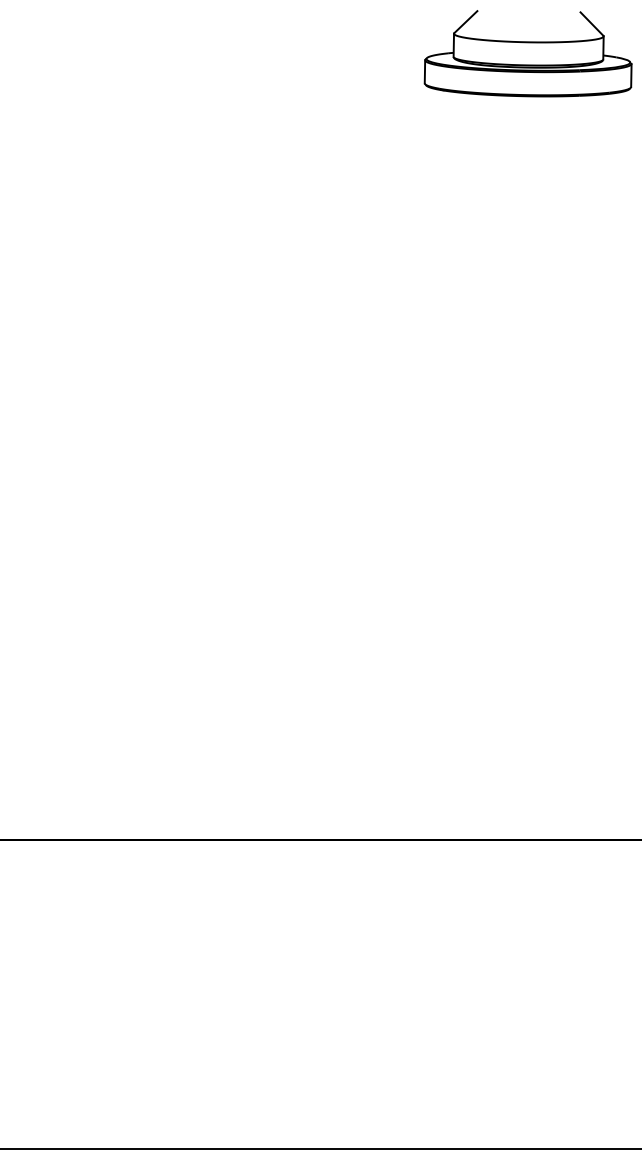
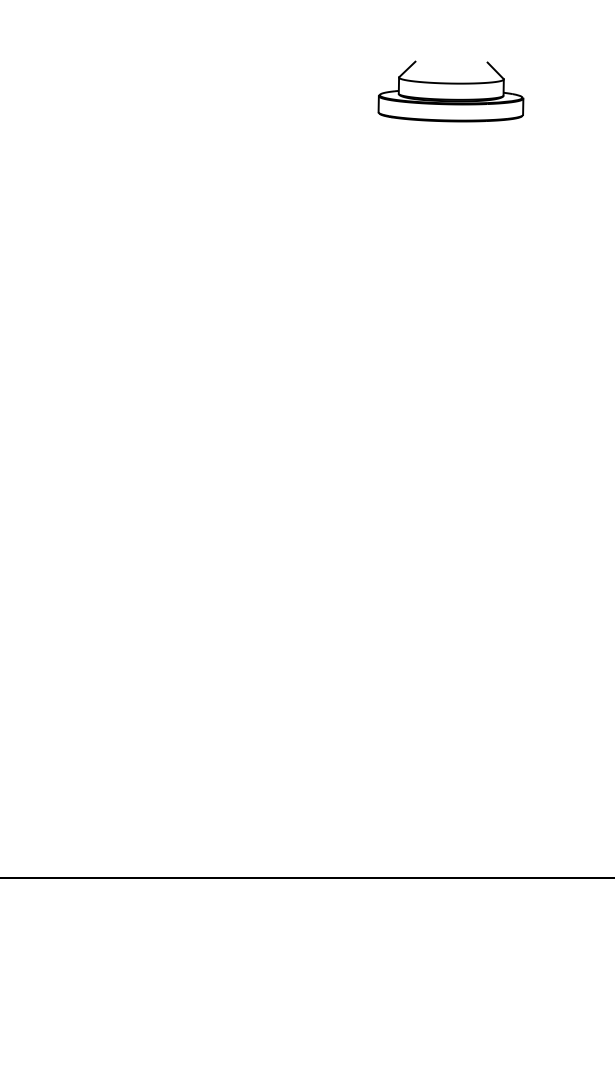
part: (527, 53) -> (450, 91), size x0.7

